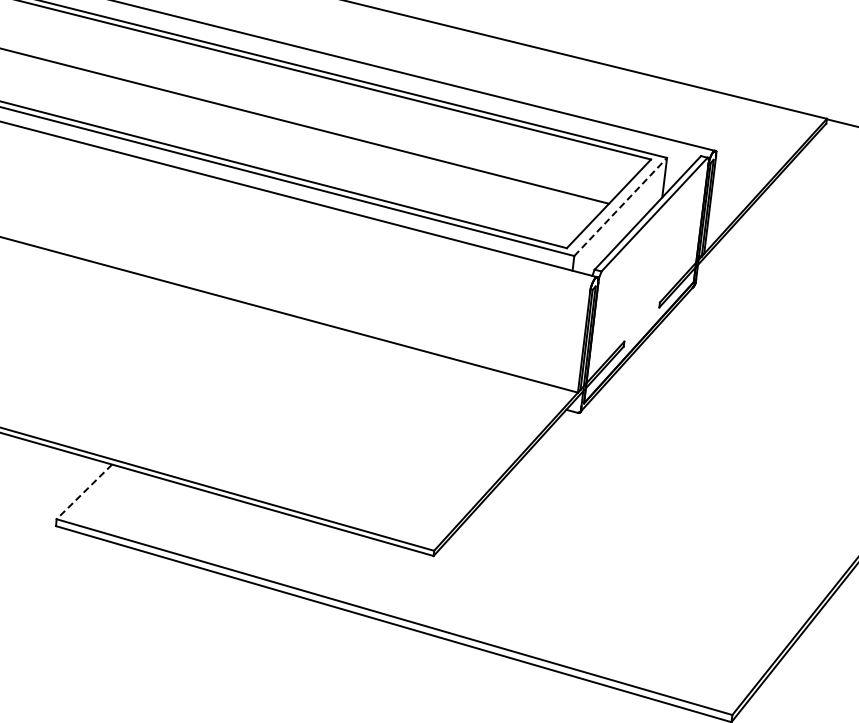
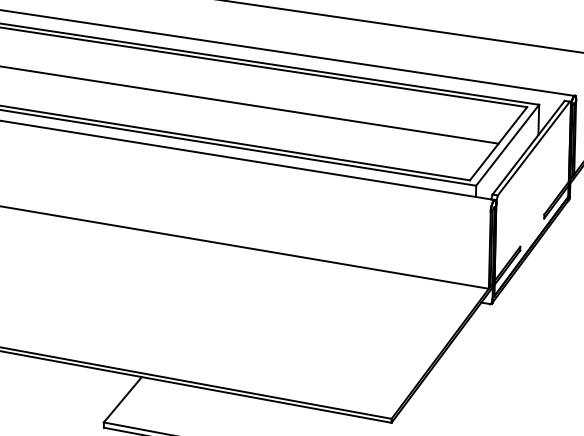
line: (620, 206) -> (507, 144), dashed -> solid
line: (84, 491) -> (122, 399), dashed -> solid

